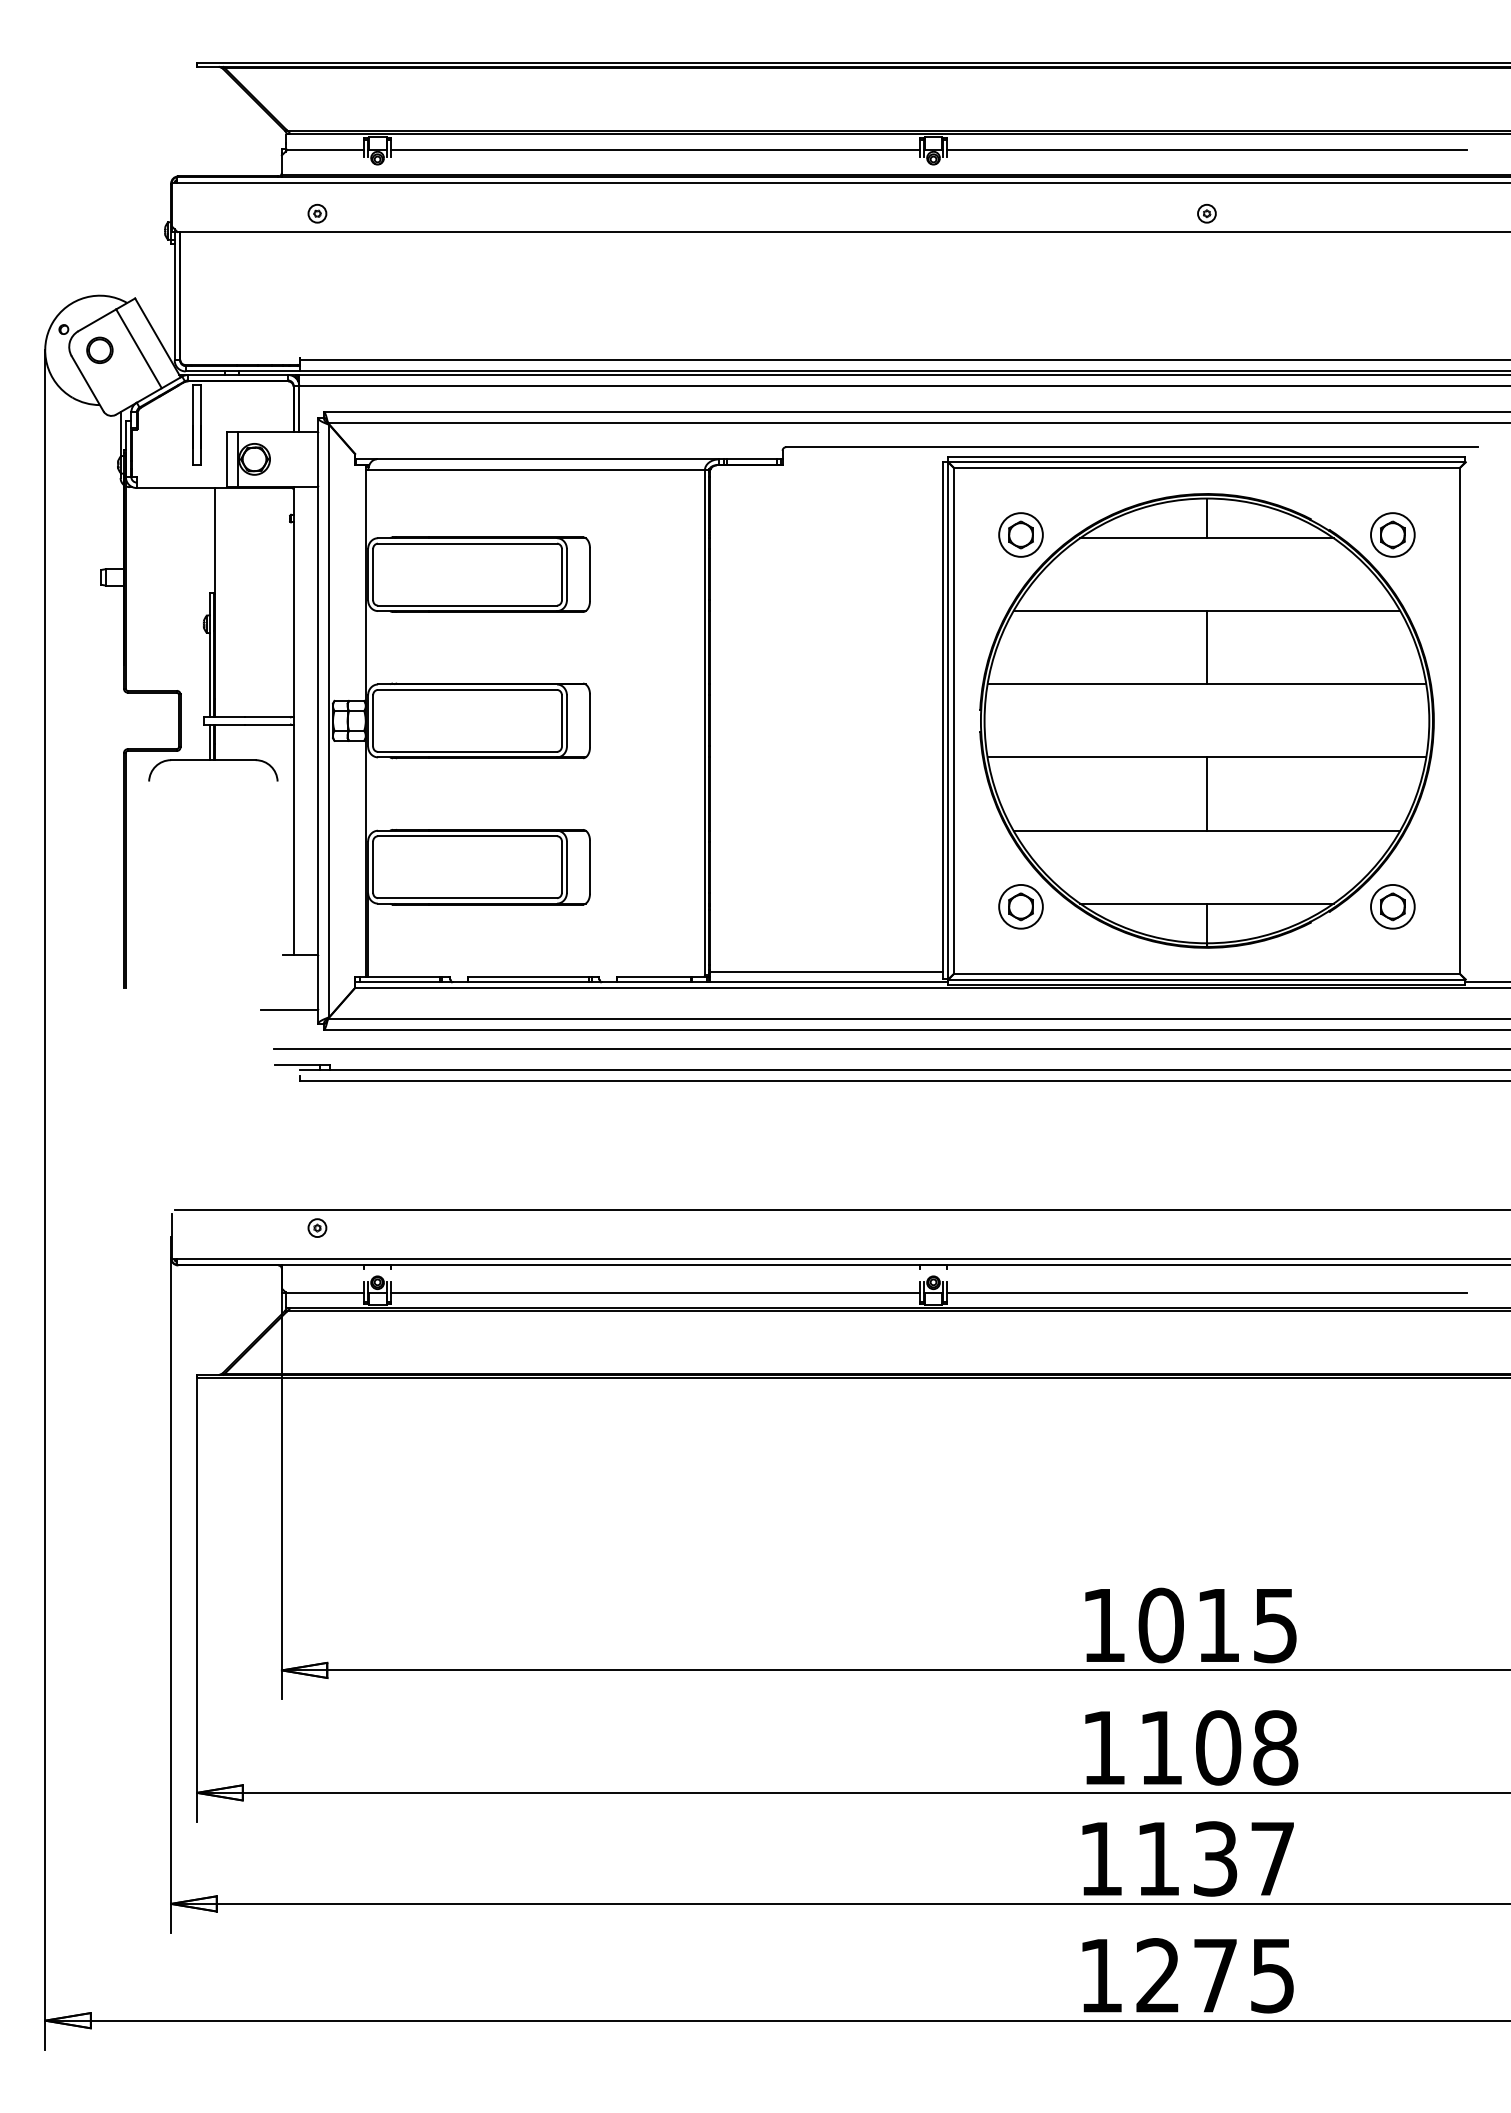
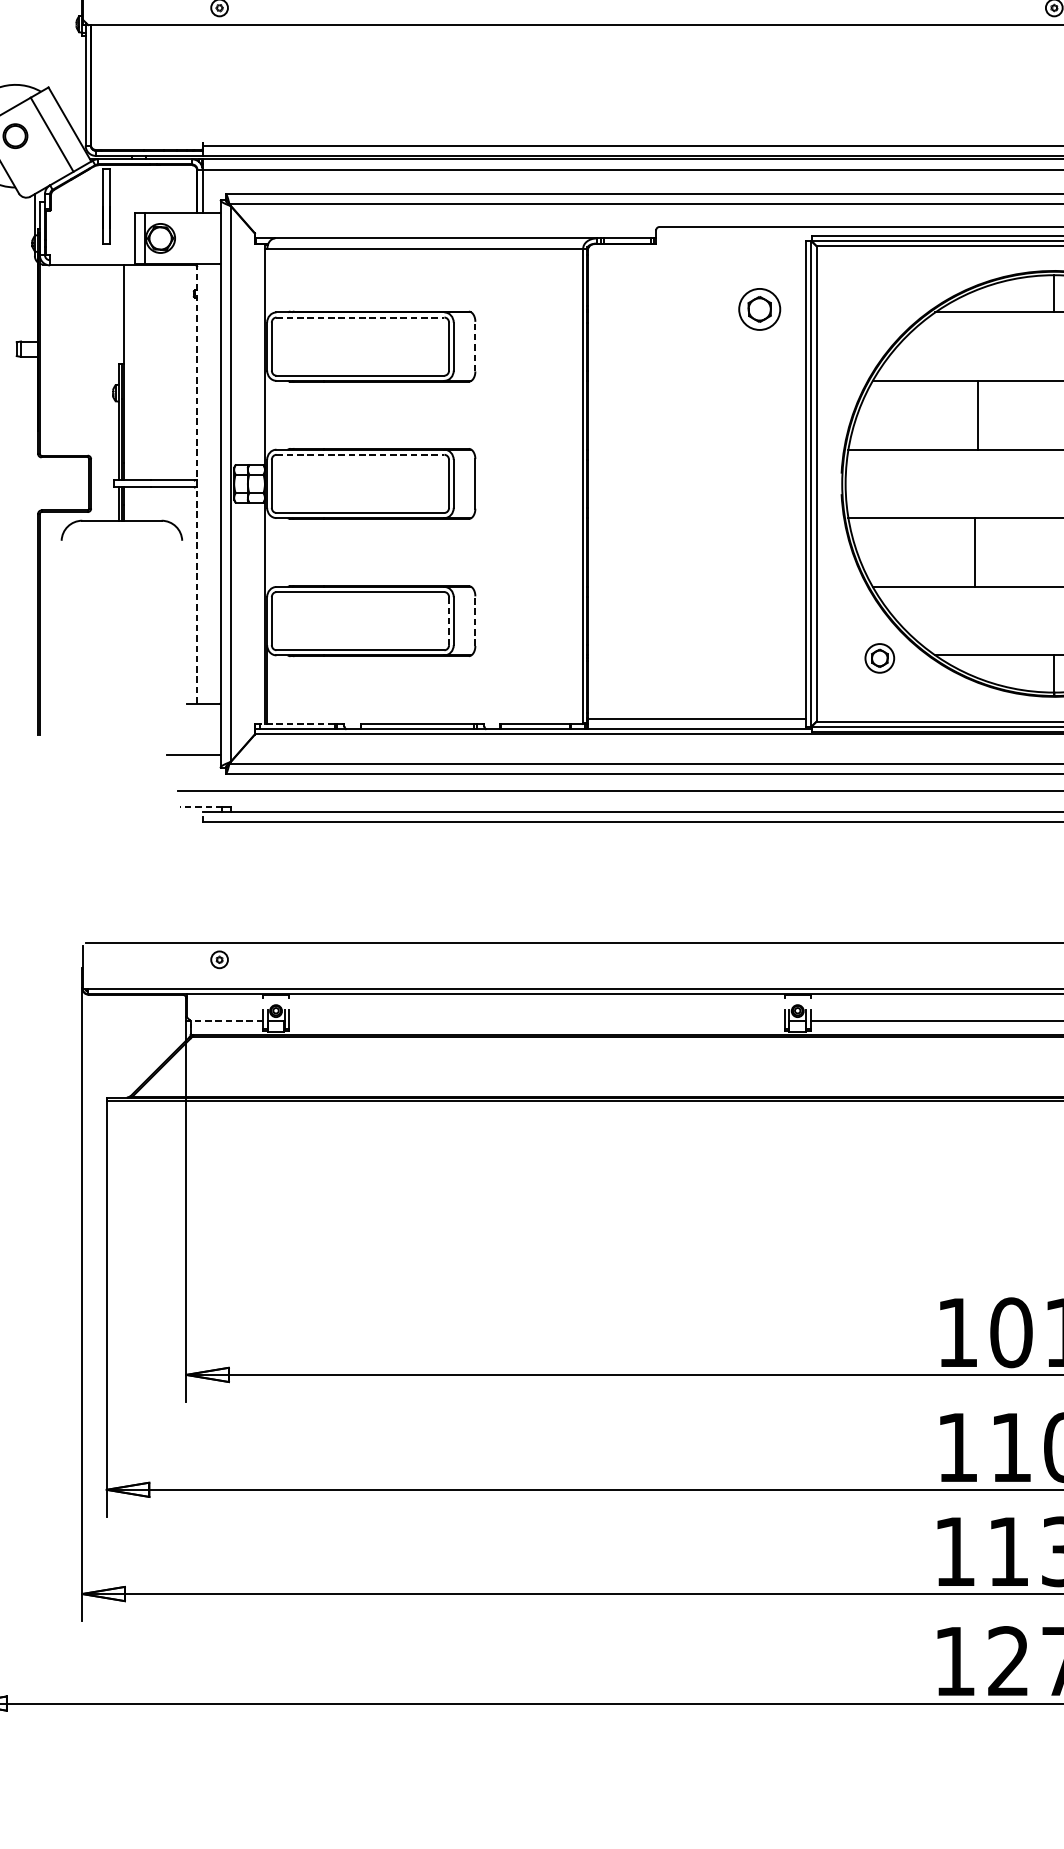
part: (1020, 534) -> (759, 308), moved
line: (468, 543) -> (361, 317), solid -> dashed
line: (590, 574) -> (475, 346), solid -> dashed
line: (1206, 647) -> (977, 415), moved
line: (468, 689) -> (361, 454), solid -> dashed
line: (293, 720) -> (197, 483), solid -> dashed
line: (1206, 793) -> (974, 552), moved
line: (590, 866) -> (475, 620), solid -> dashed
line: (561, 867) -> (448, 621), solid -> dashed
part: (1020, 906) -> (879, 658), size x0.7
line: (400, 977) -> (297, 724), solid -> dashed
line: (297, 1064) -> (200, 806), solid -> dashed
line: (325, 1292) -> (227, 1020), solid -> dashed
line: (655, 1292) -> (536, 1020), removed

